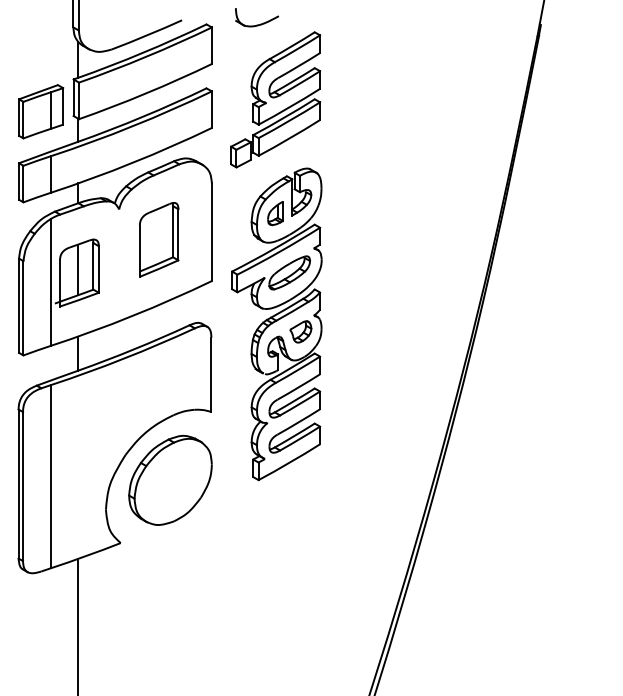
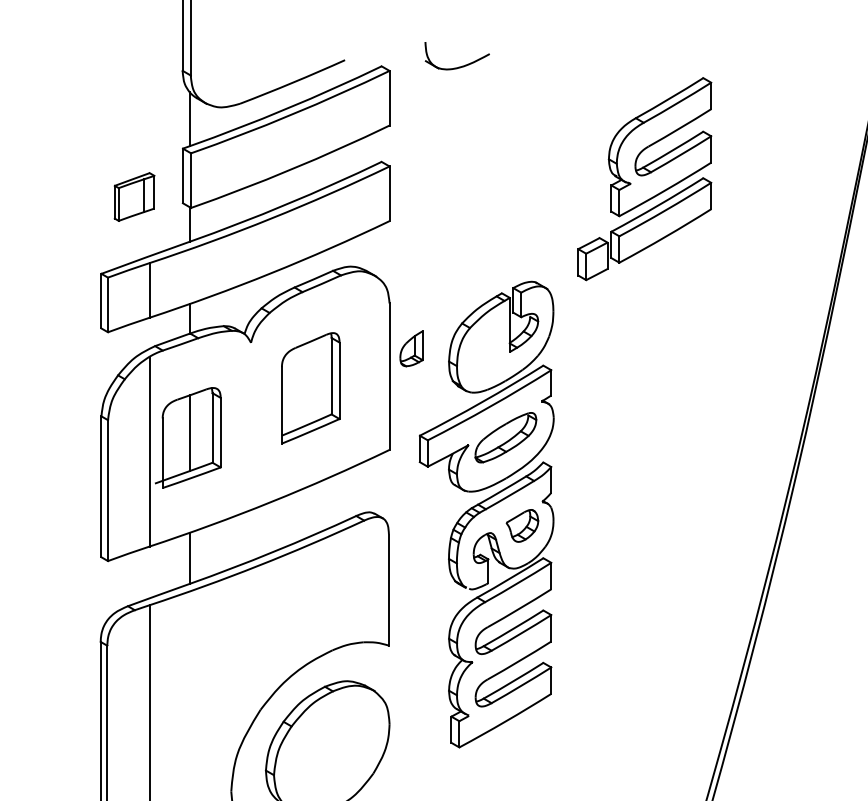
part: (275, 99) -> (644, 178), moved
part: (41, 111) -> (134, 196), size x0.6
part: (275, 213) -> (411, 348), moved

